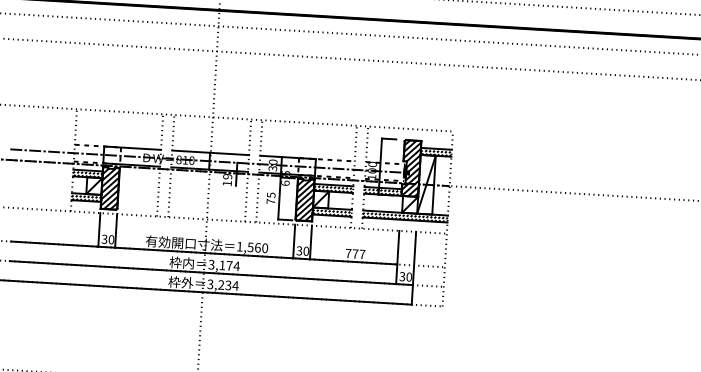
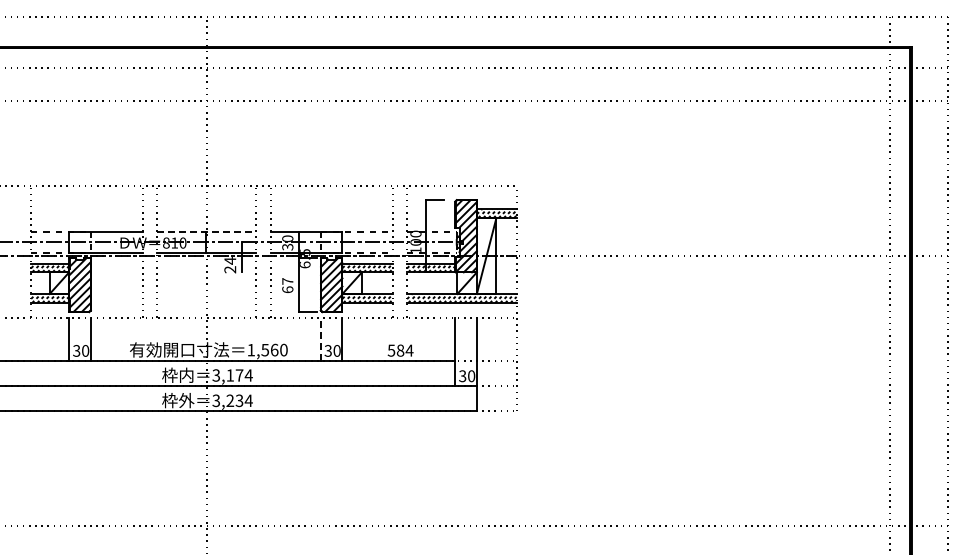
line: (210, 152) -> (206, 231), solid -> dashed
text: (227, 180) -> (230, 265), 19 -> 24
text: (270, 198) -> (287, 285), 75 -> 67
line: (293, 241) -> (320, 339), solid -> dashed
text: (355, 253) -> (400, 350), 777 -> 584

